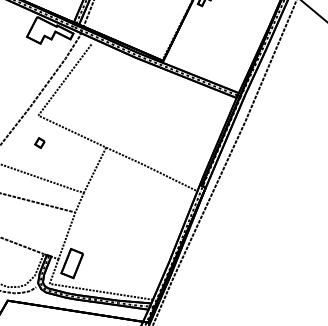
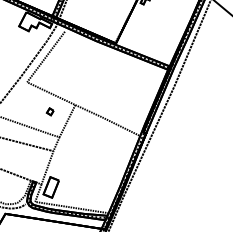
part: (38, 142) -> (49, 111), moved

